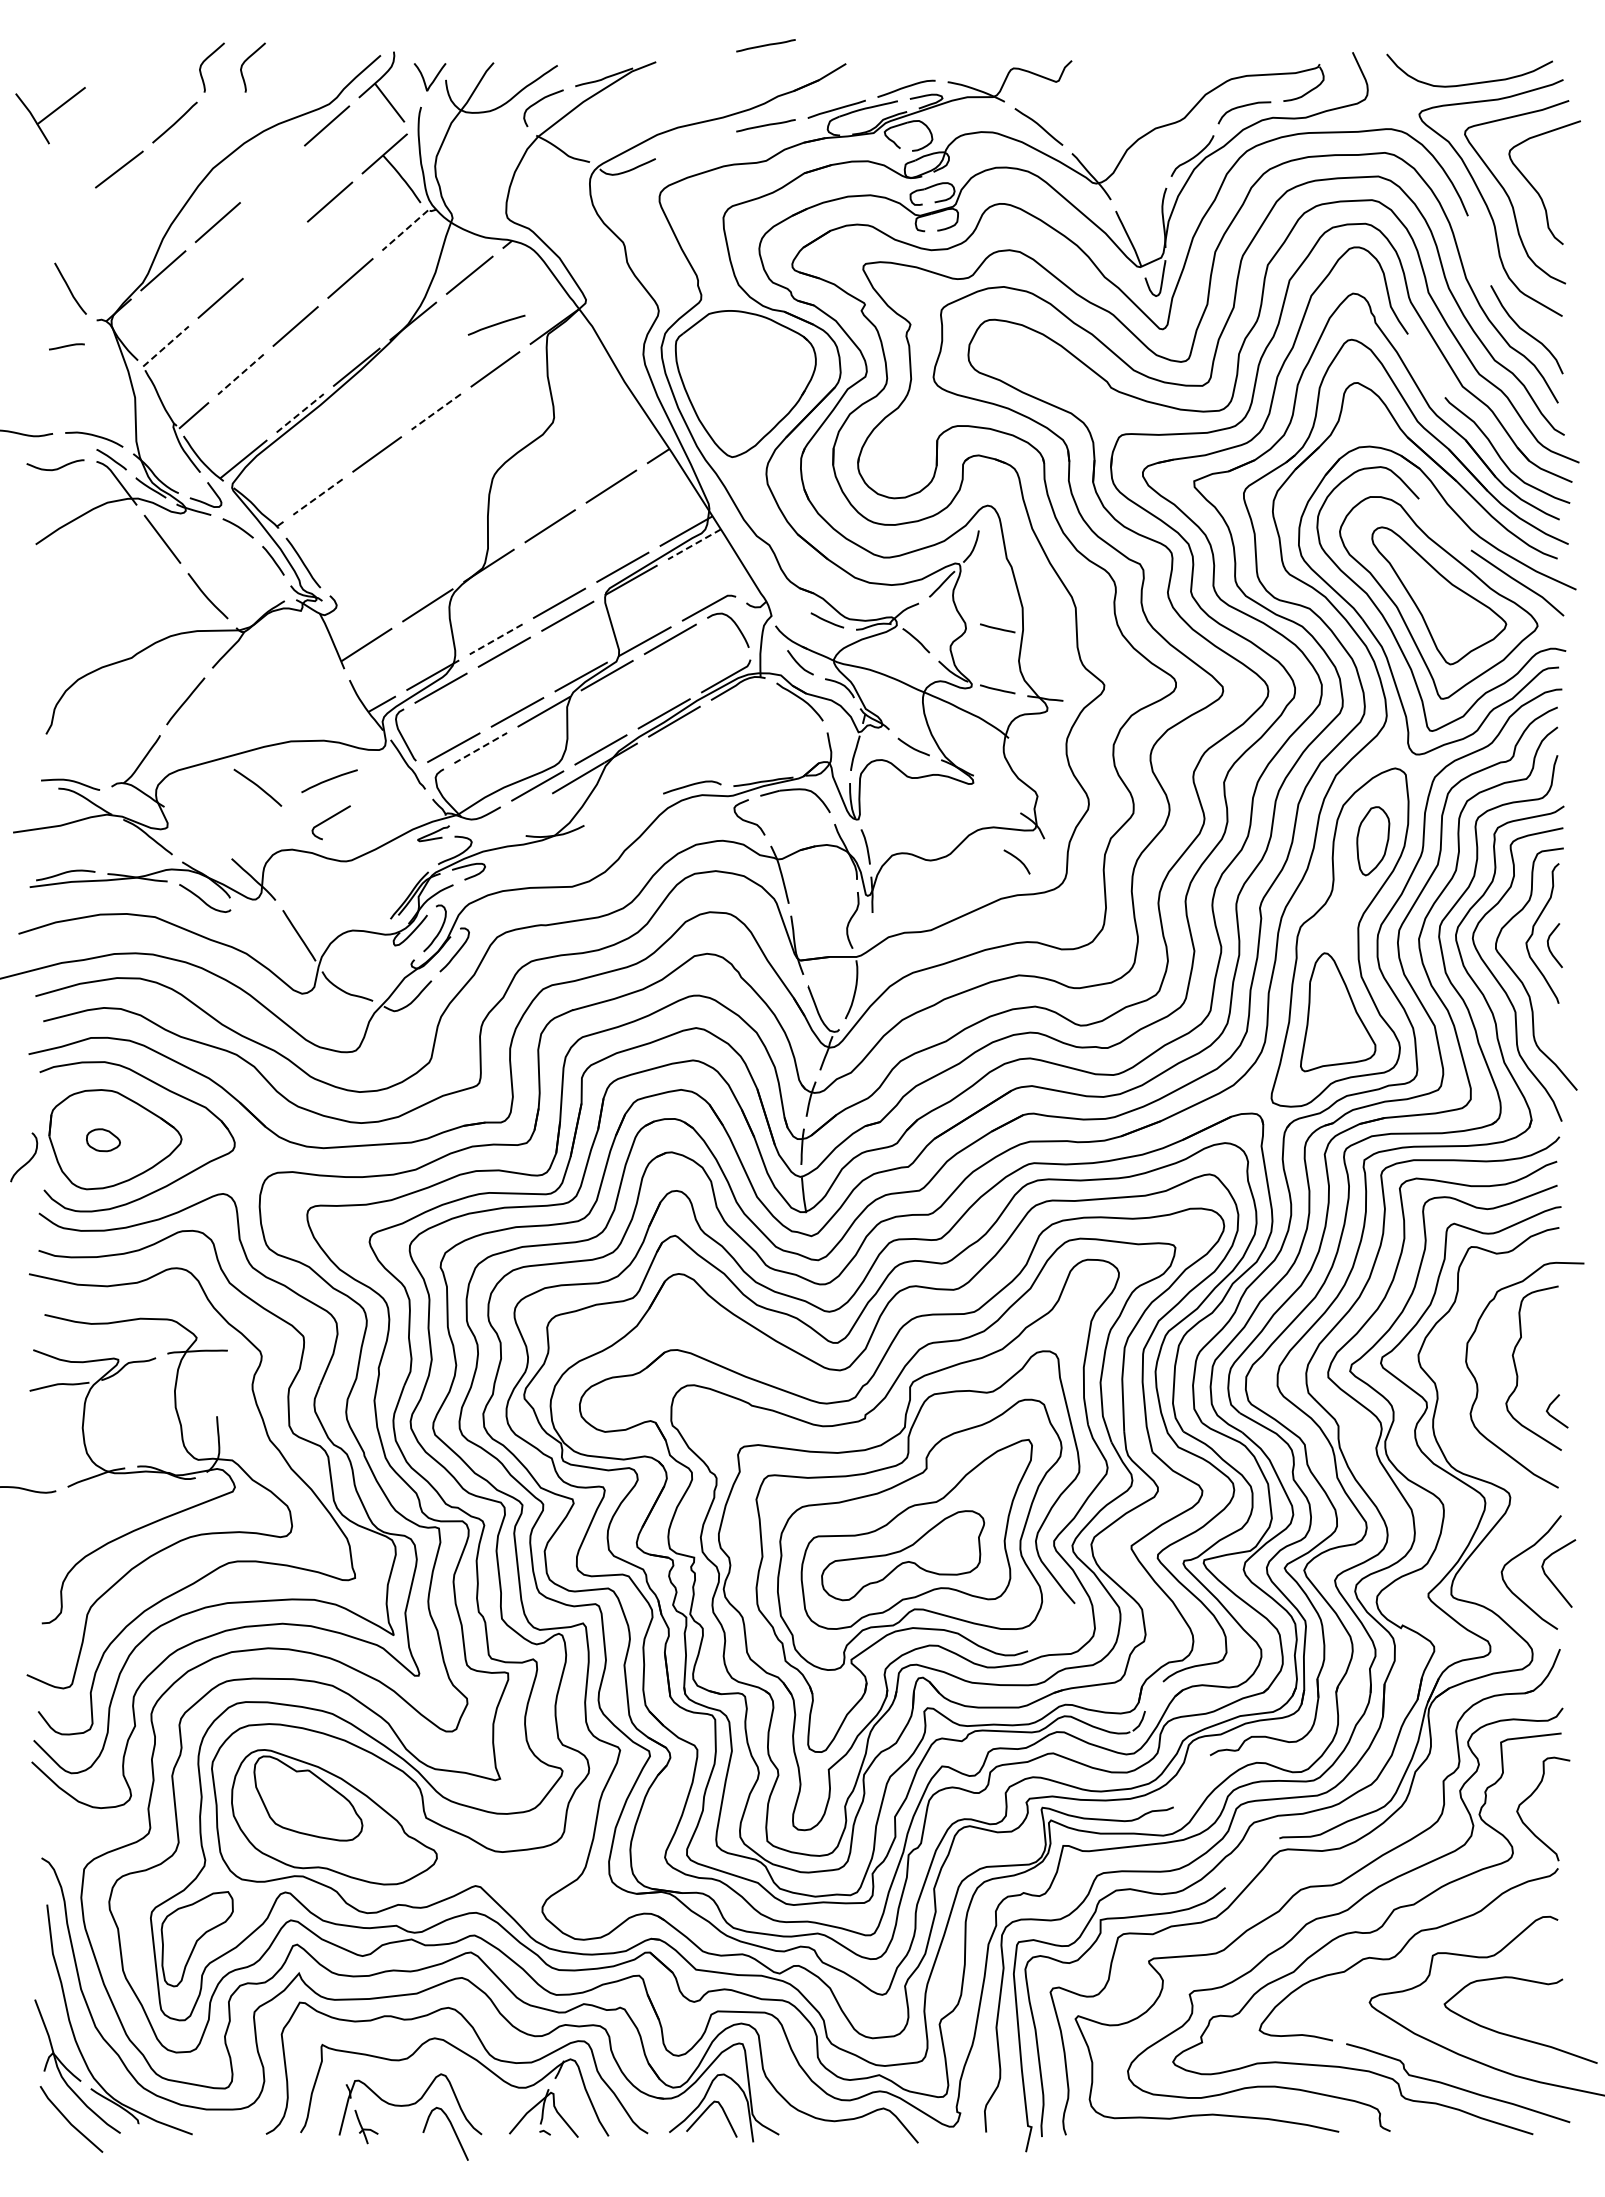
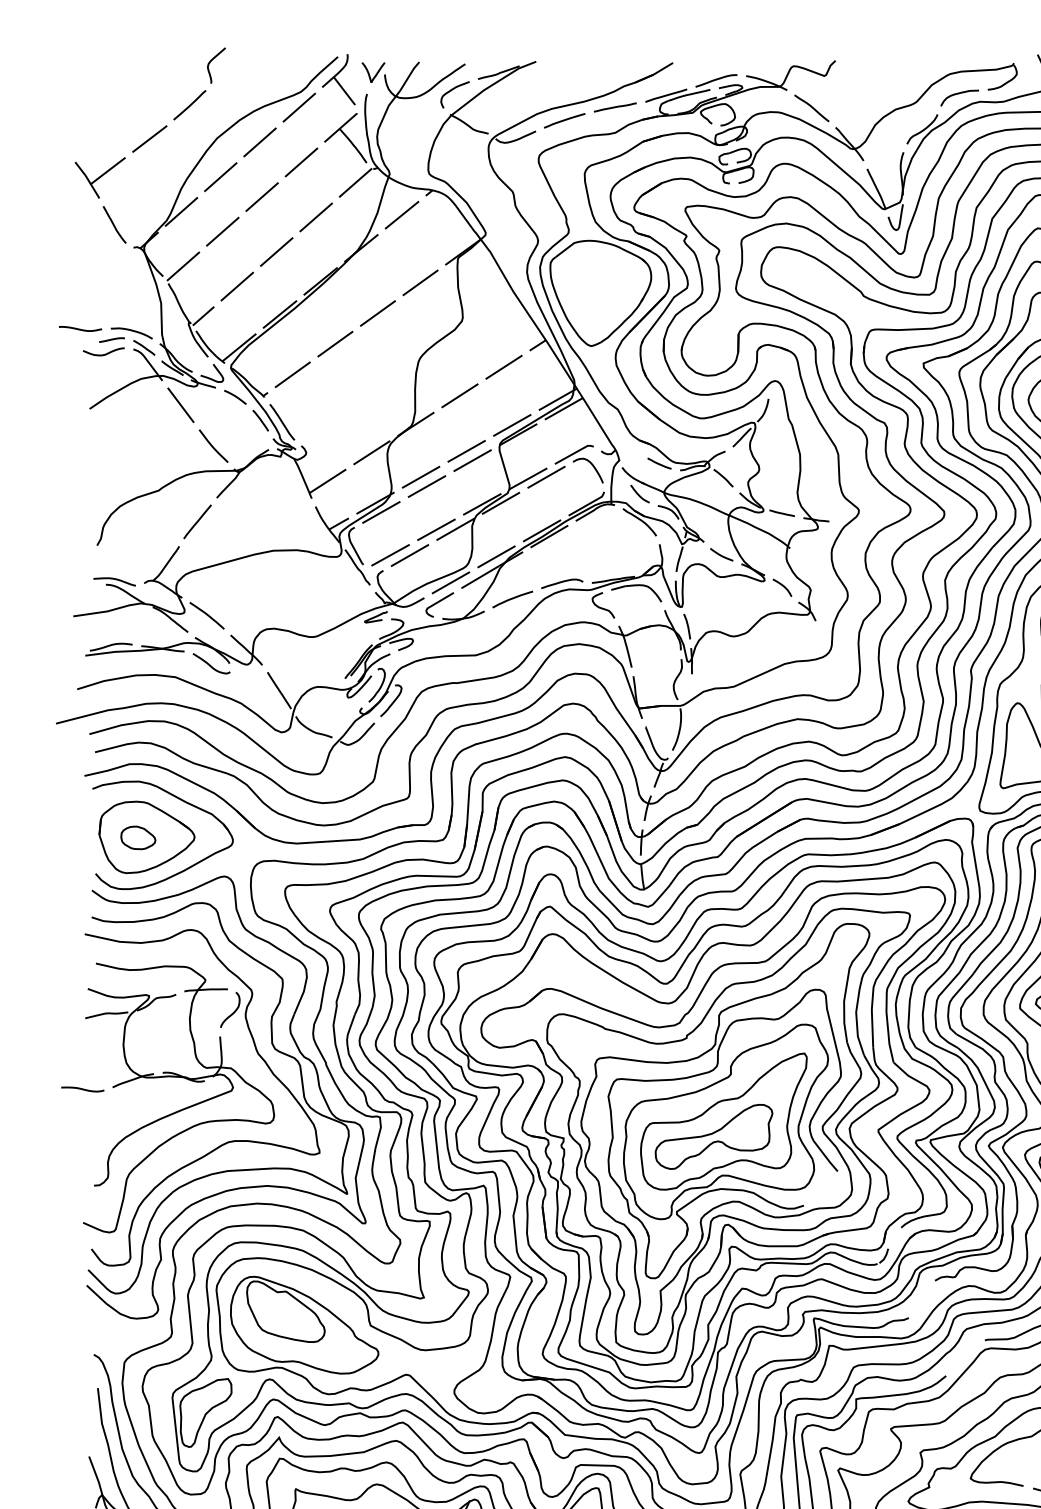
line: (765, 45) -> (614, 49), removed
curve: (246, 61) -> (241, 61), removed
part: (50, 115) -> (100, 177), moved
line: (272, 173) -> (260, 141), added
line: (404, 230) -> (355, 182), dashed -> solid
line: (275, 249) -> (262, 196), added
curve: (496, 324) -> (564, 120), moved
curve: (66, 346) -> (111, 339), moved
line: (166, 346) -> (183, 266), dashed -> solid
line: (240, 374) -> (237, 286), dashed -> solid
line: (300, 412) -> (280, 313), dashed -> solid
line: (435, 412) -> (377, 313), dashed -> solid
line: (317, 497) -> (292, 375), dashed -> solid
line: (694, 544) -> (563, 408), dashed -> solid
line: (997, 628) -> (781, 469), removed
line: (495, 639) -> (420, 477), dashed -> solid
line: (481, 747) -> (410, 555), dashed -> solid
curve: (329, 780) -> (512, 599), moved
curve: (257, 786) -> (206, 614), moved
curve: (328, 820) -> (437, 603), moved
curve: (1016, 859) -> (781, 586), moved
part: (103, 1139) -> (138, 837), size x1.43
curve: (28, 1160) -> (233, 1012), moved

